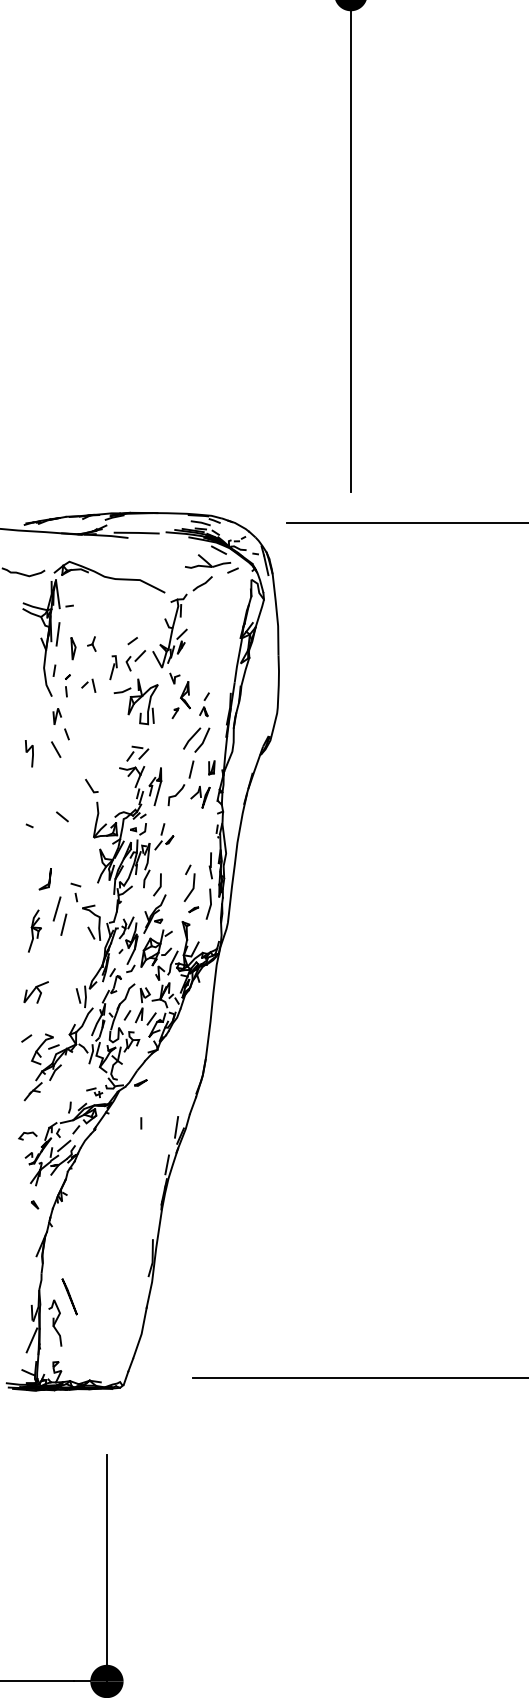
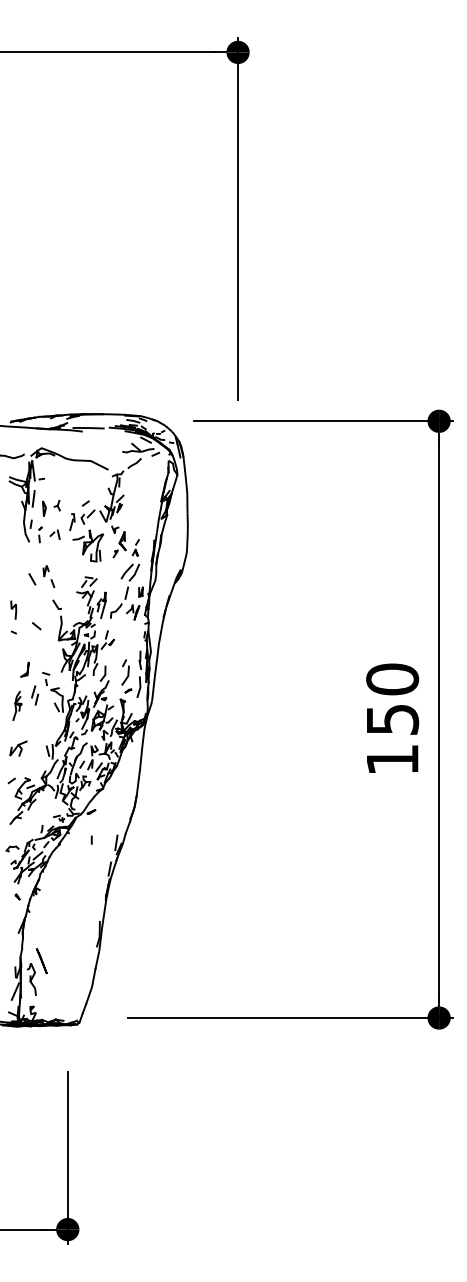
part: (60, 724) -> (48, 576), moved
line: (29, 751) -> (13, 608), moved
part: (59, 916) -> (34, 695), size x0.7

